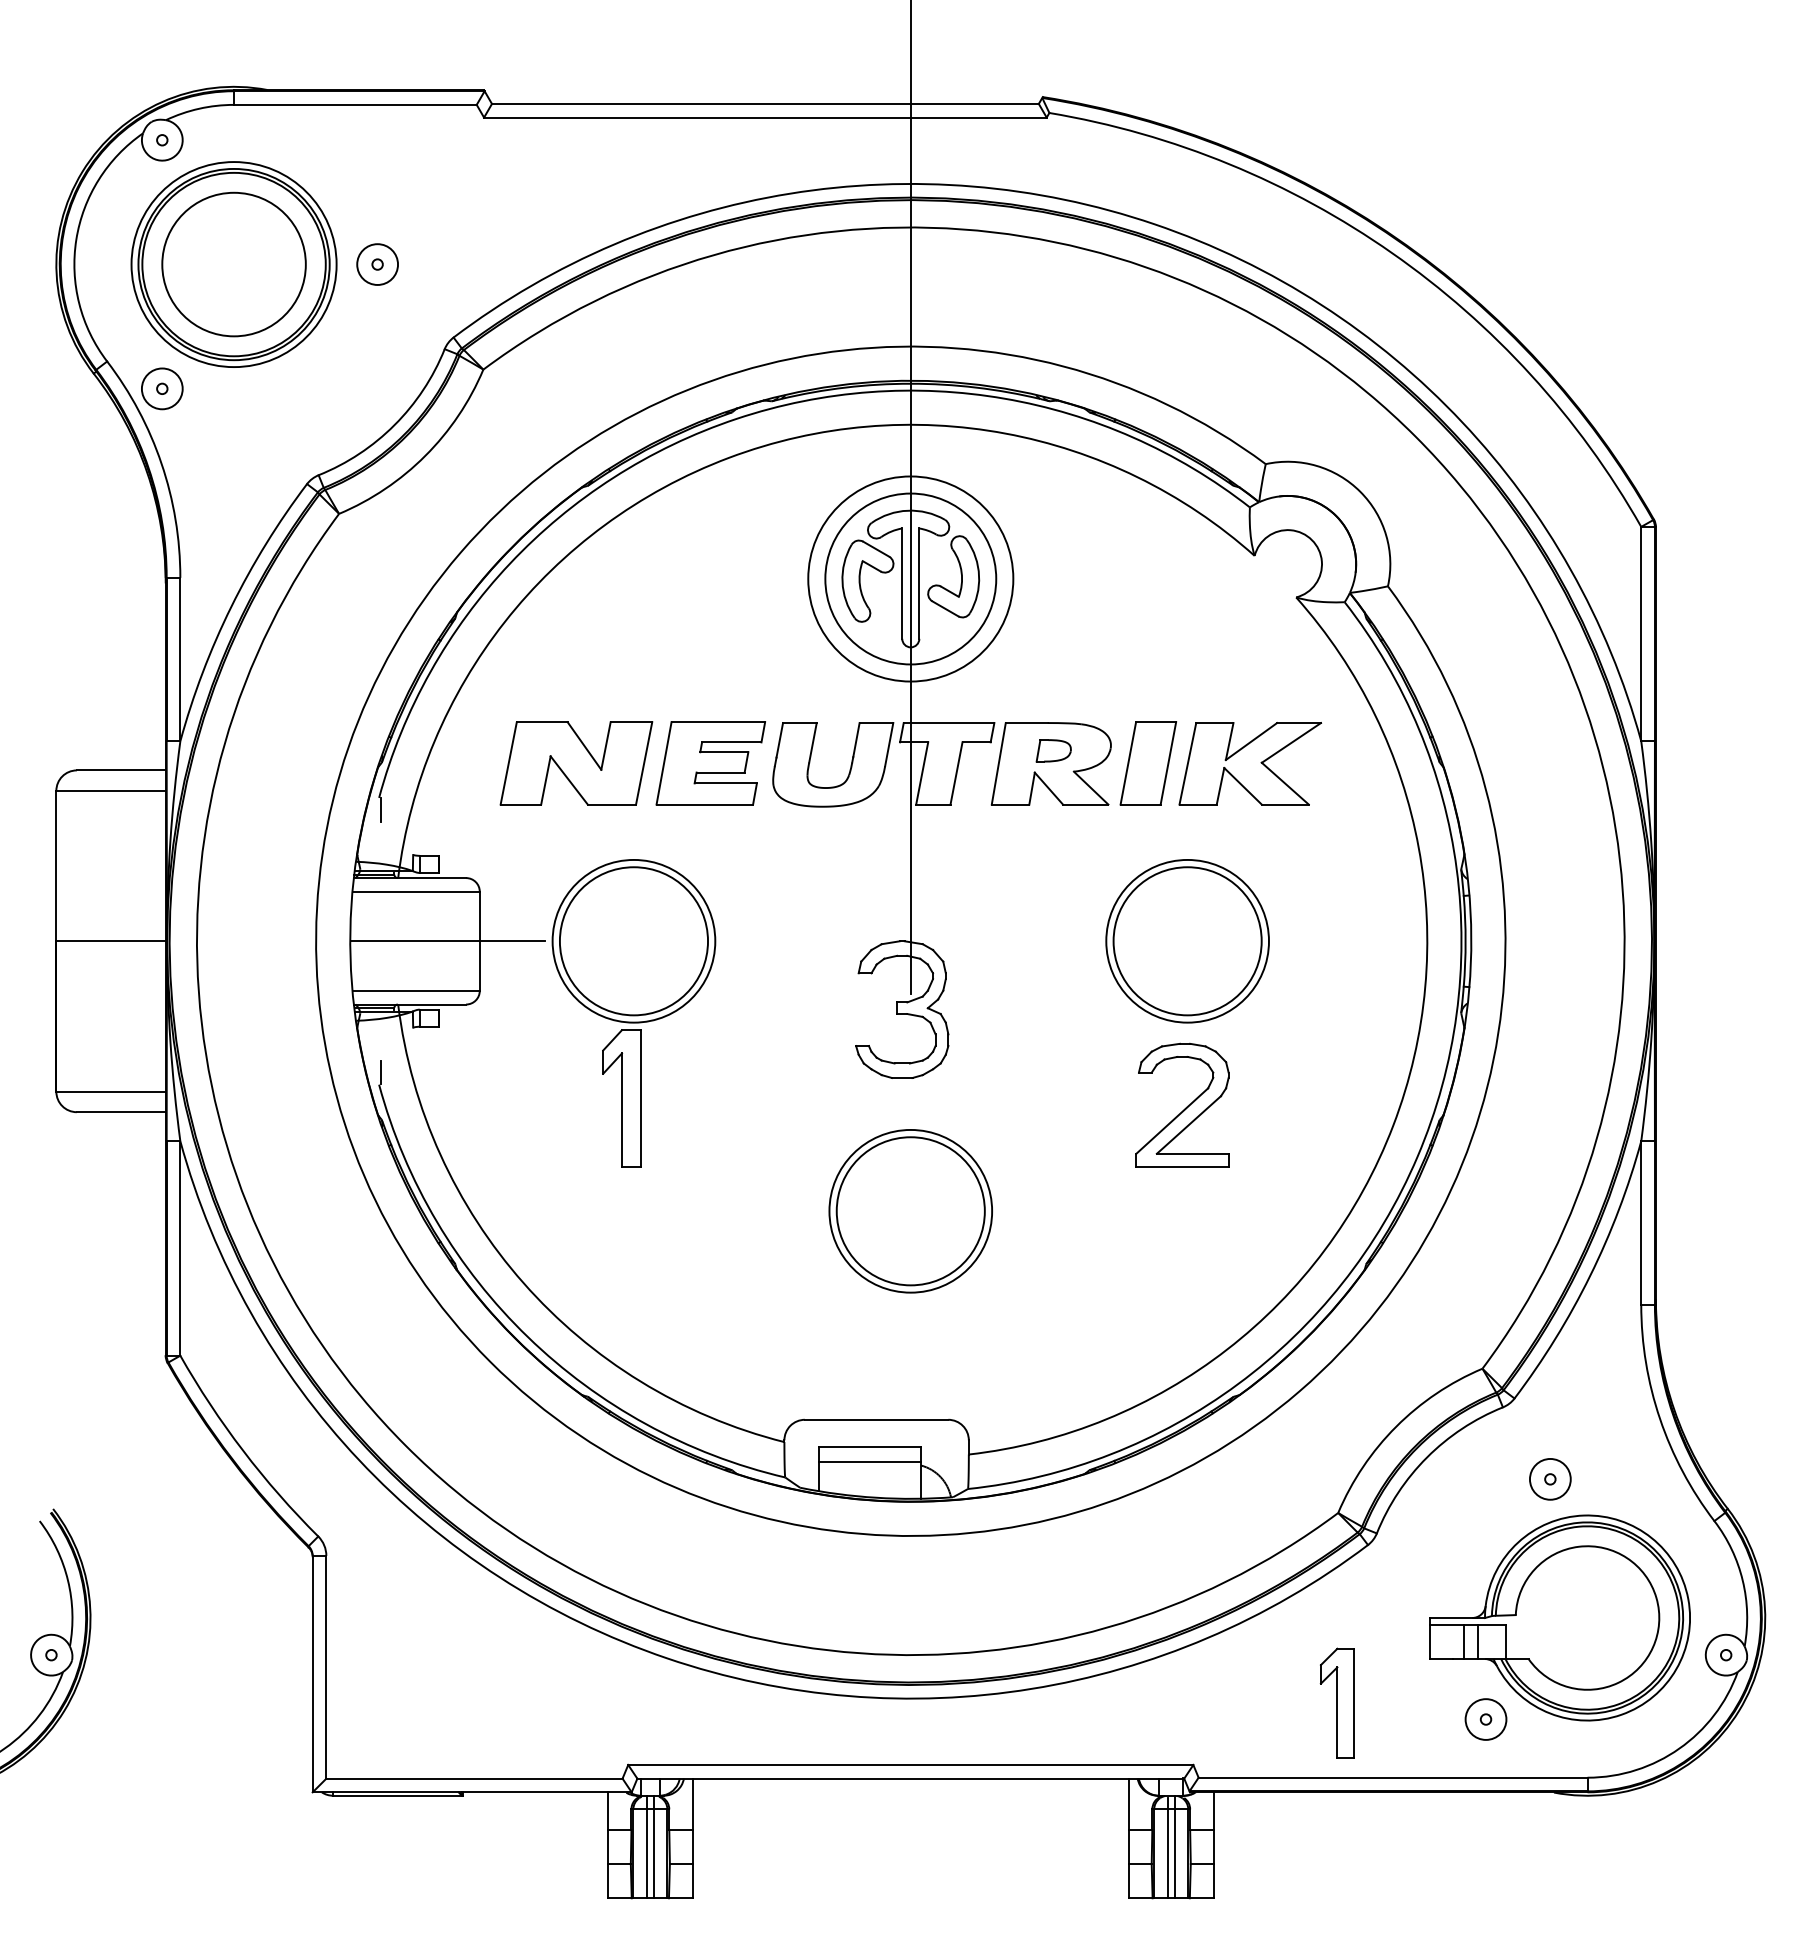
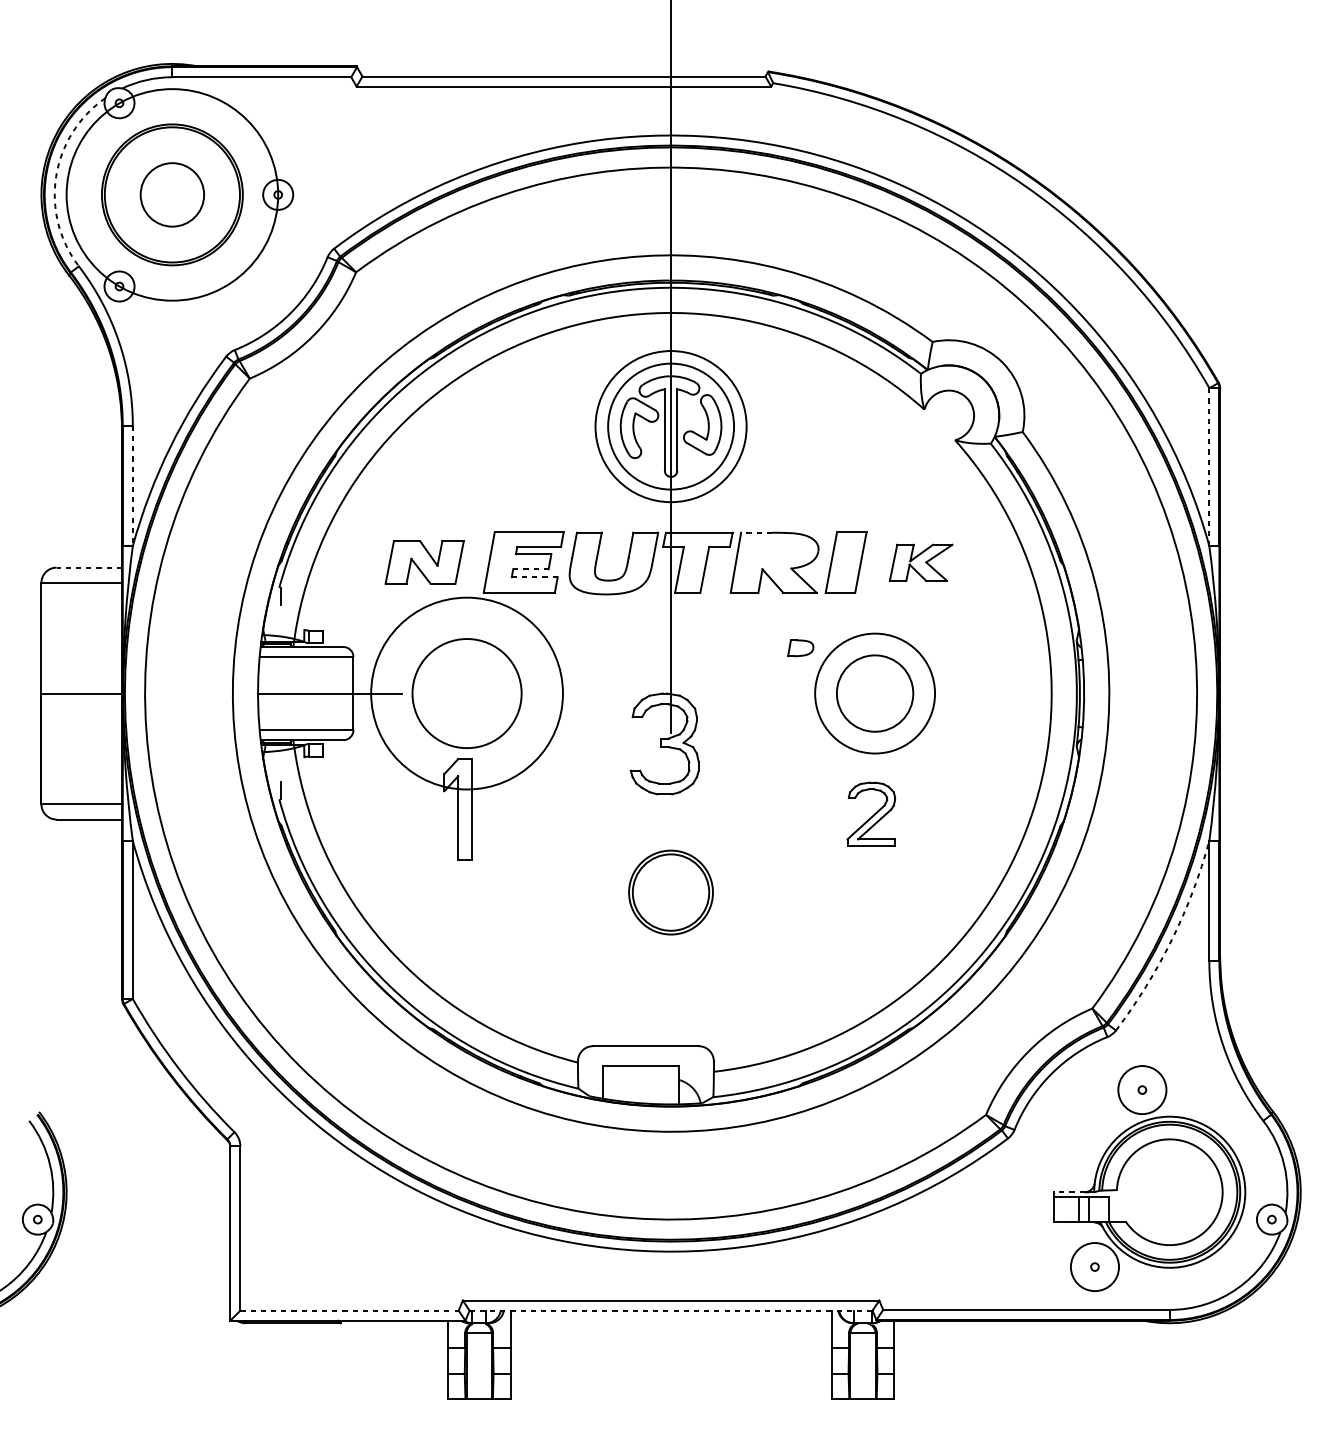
arc: (76, 239) -> (56, 176), solid -> dashed
circle: (233, 264) -> (171, 194), size x0.6
circle: (233, 264) -> (171, 194), size x1.4
line: (1641, 634) -> (1209, 467), solid -> dashed
line: (180, 659) -> (132, 485), solid -> dashed
line: (1026, 723) -> (756, 533), solid -> dashed
part: (1053, 750) -> (800, 648), moved
part: (576, 763) -> (424, 562), size x0.7
part: (1249, 763) -> (920, 562), size x0.6
line: (120, 770) -> (88, 567), solid -> dashed
line: (721, 772) -> (531, 569), solid -> dashed
line: (725, 783) -> (534, 577), solid -> dashed
circle: (633, 940) -> (466, 692), size x1.6
circle: (1187, 941) -> (874, 693), size x0.7
part: (1182, 1104) -> (871, 813), size x0.7
part: (910, 1211) -> (670, 892), size x0.7
arc: (1590, 1275) -> (1171, 939), solid -> dashed
line: (869, 1461) -> (640, 1076), removed
circle: (1549, 1478) -> (1141, 1089), size x1.6
line: (1451, 1618) -> (1069, 1192), solid -> dashed
part: (1336, 1702) -> (984, 1254), removed
circle: (1485, 1719) -> (1094, 1267), size x1.6
line: (474, 1778) -> (349, 1310), solid -> dashed
line: (911, 1778) -> (671, 1310), solid -> dashed
line: (646, 1846) -> (476, 1360), removed
line: (653, 1846) -> (481, 1360), removed
line: (1174, 1846) -> (865, 1360), removed
line: (1167, 1848) -> (860, 1362), removed

